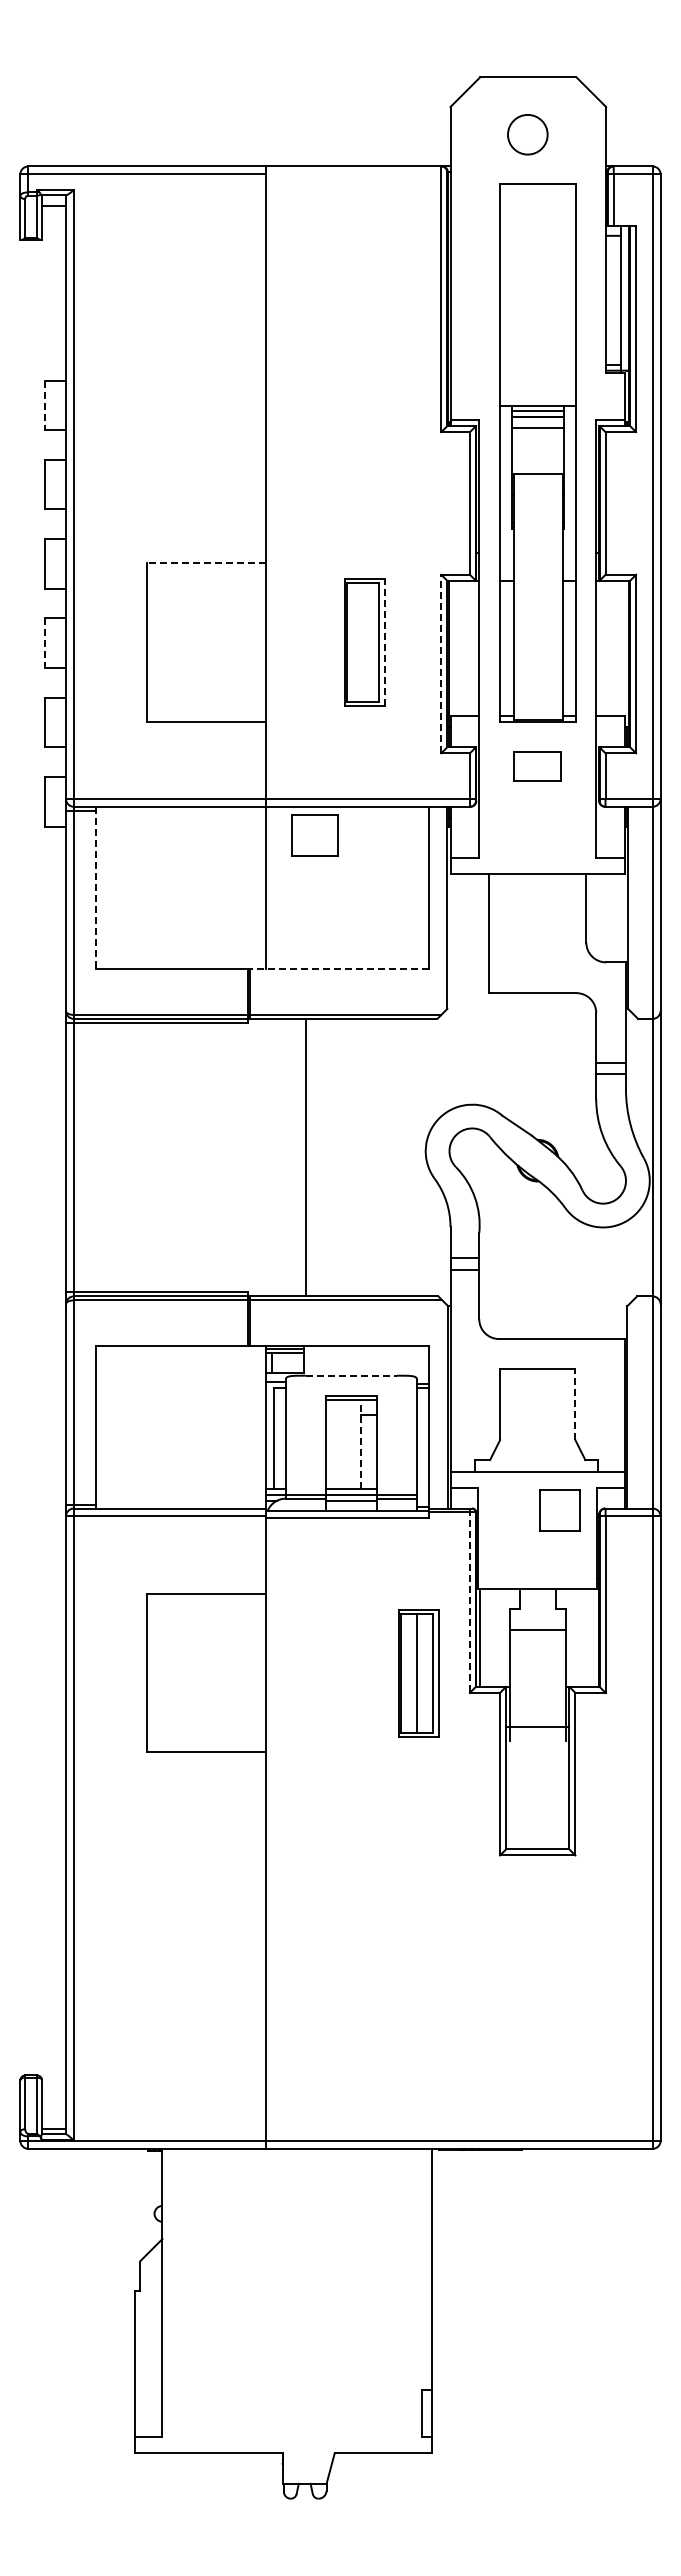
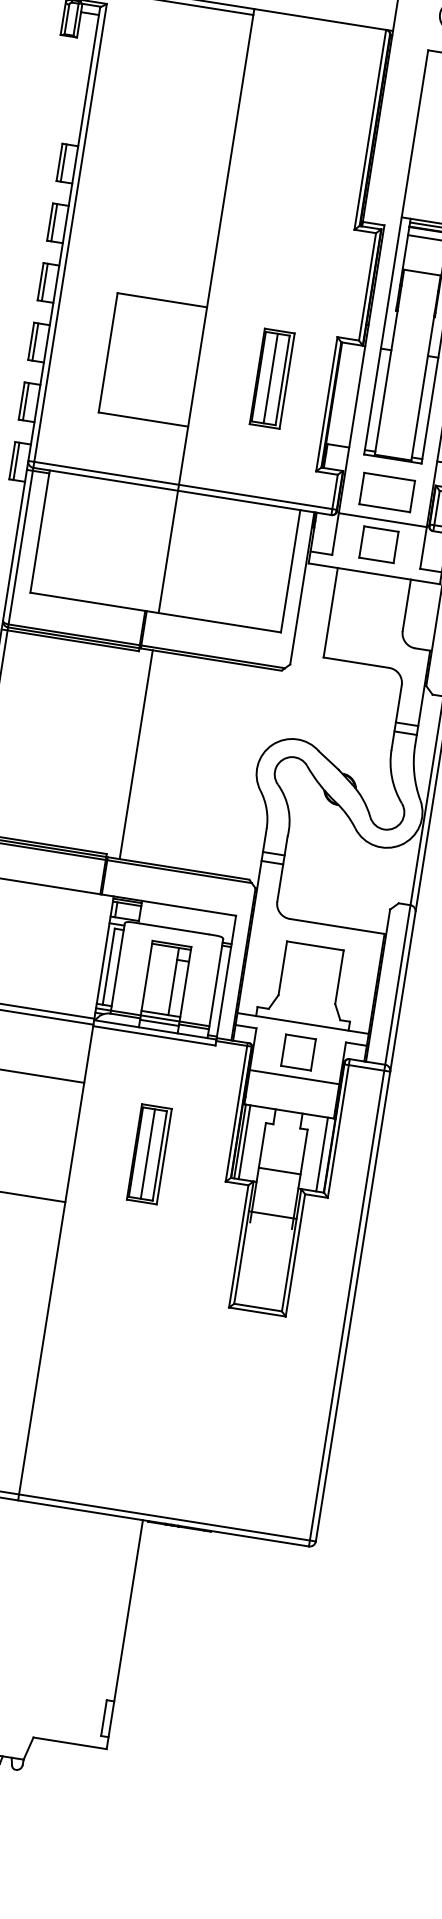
line: (45, 405) -> (59, 162), dashed -> solid
line: (50, 405) -> (63, 163), added
line: (50, 484) -> (54, 222), added
line: (206, 562) -> (162, 299), dashed -> solid
line: (50, 563) -> (44, 282), added
line: (363, 641) -> (270, 378), added
line: (385, 641) -> (287, 380), dashed -> solid
line: (45, 643) -> (31, 341), dashed -> solid
line: (50, 643) -> (35, 342), added
line: (441, 663) -> (327, 403), dashed -> solid
line: (50, 722) -> (25, 401), added
part: (537, 765) -> (387, 492), size x1.43
line: (50, 801) -> (16, 461), added
line: (537, 802) -> (382, 519), added
part: (314, 835) -> (378, 544), moved
line: (95, 888) -> (39, 531), dashed -> solid
line: (339, 969) -> (213, 621), dashed -> solid
line: (306, 1157) -> (136, 754), moved
line: (351, 1375) -> (174, 928), dashed -> solid
line: (575, 1404) -> (339, 977), dashed -> solid
line: (361, 1444) -> (173, 981), dashed -> solid
part: (559, 1510) -> (298, 1052), moved
line: (537, 1543) -> (294, 1077), added
line: (469, 1601) -> (236, 1112), dashed -> solid
line: (537, 1630) -> (279, 1171), moved
line: (486, 1637) -> (244, 1141), added
line: (589, 1637) -> (322, 1154), added
part: (418, 1673) -> (148, 1154), moved

